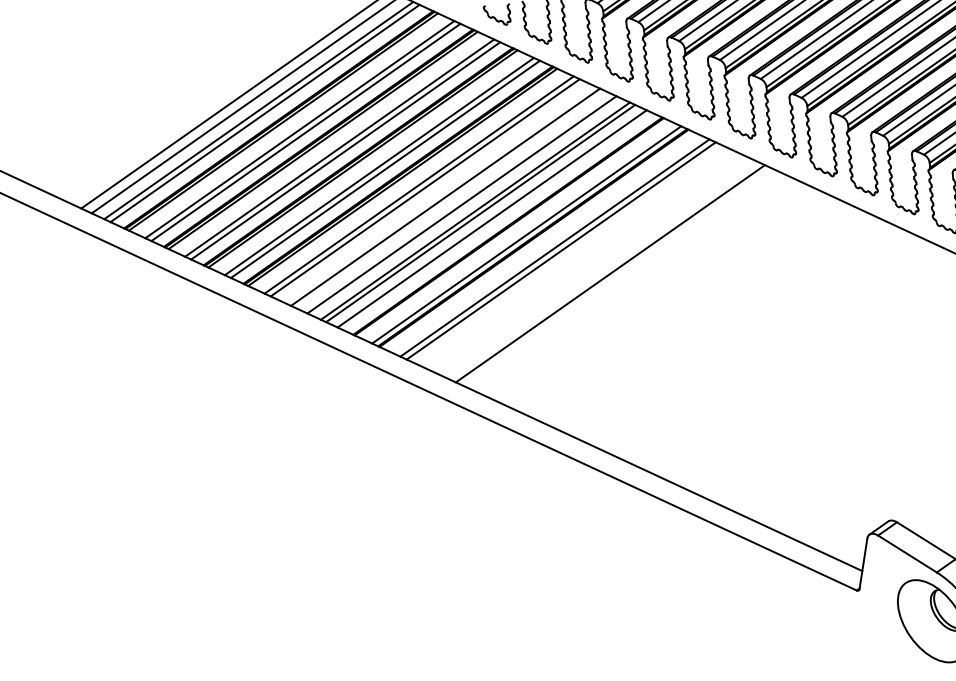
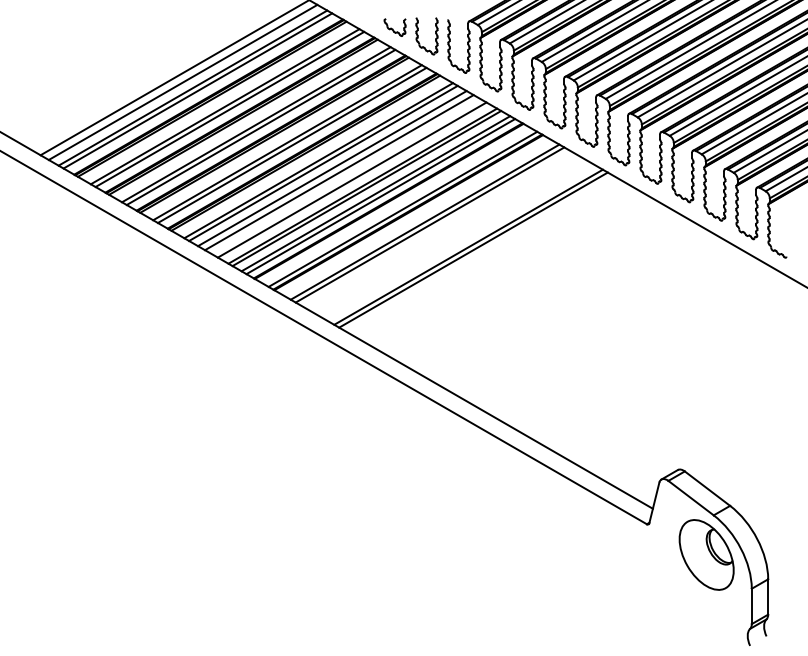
line: (436, 192) -> (332, 168), added
line: (498, 221) -> (380, 196), added
line: (616, 275) -> (473, 249), added

